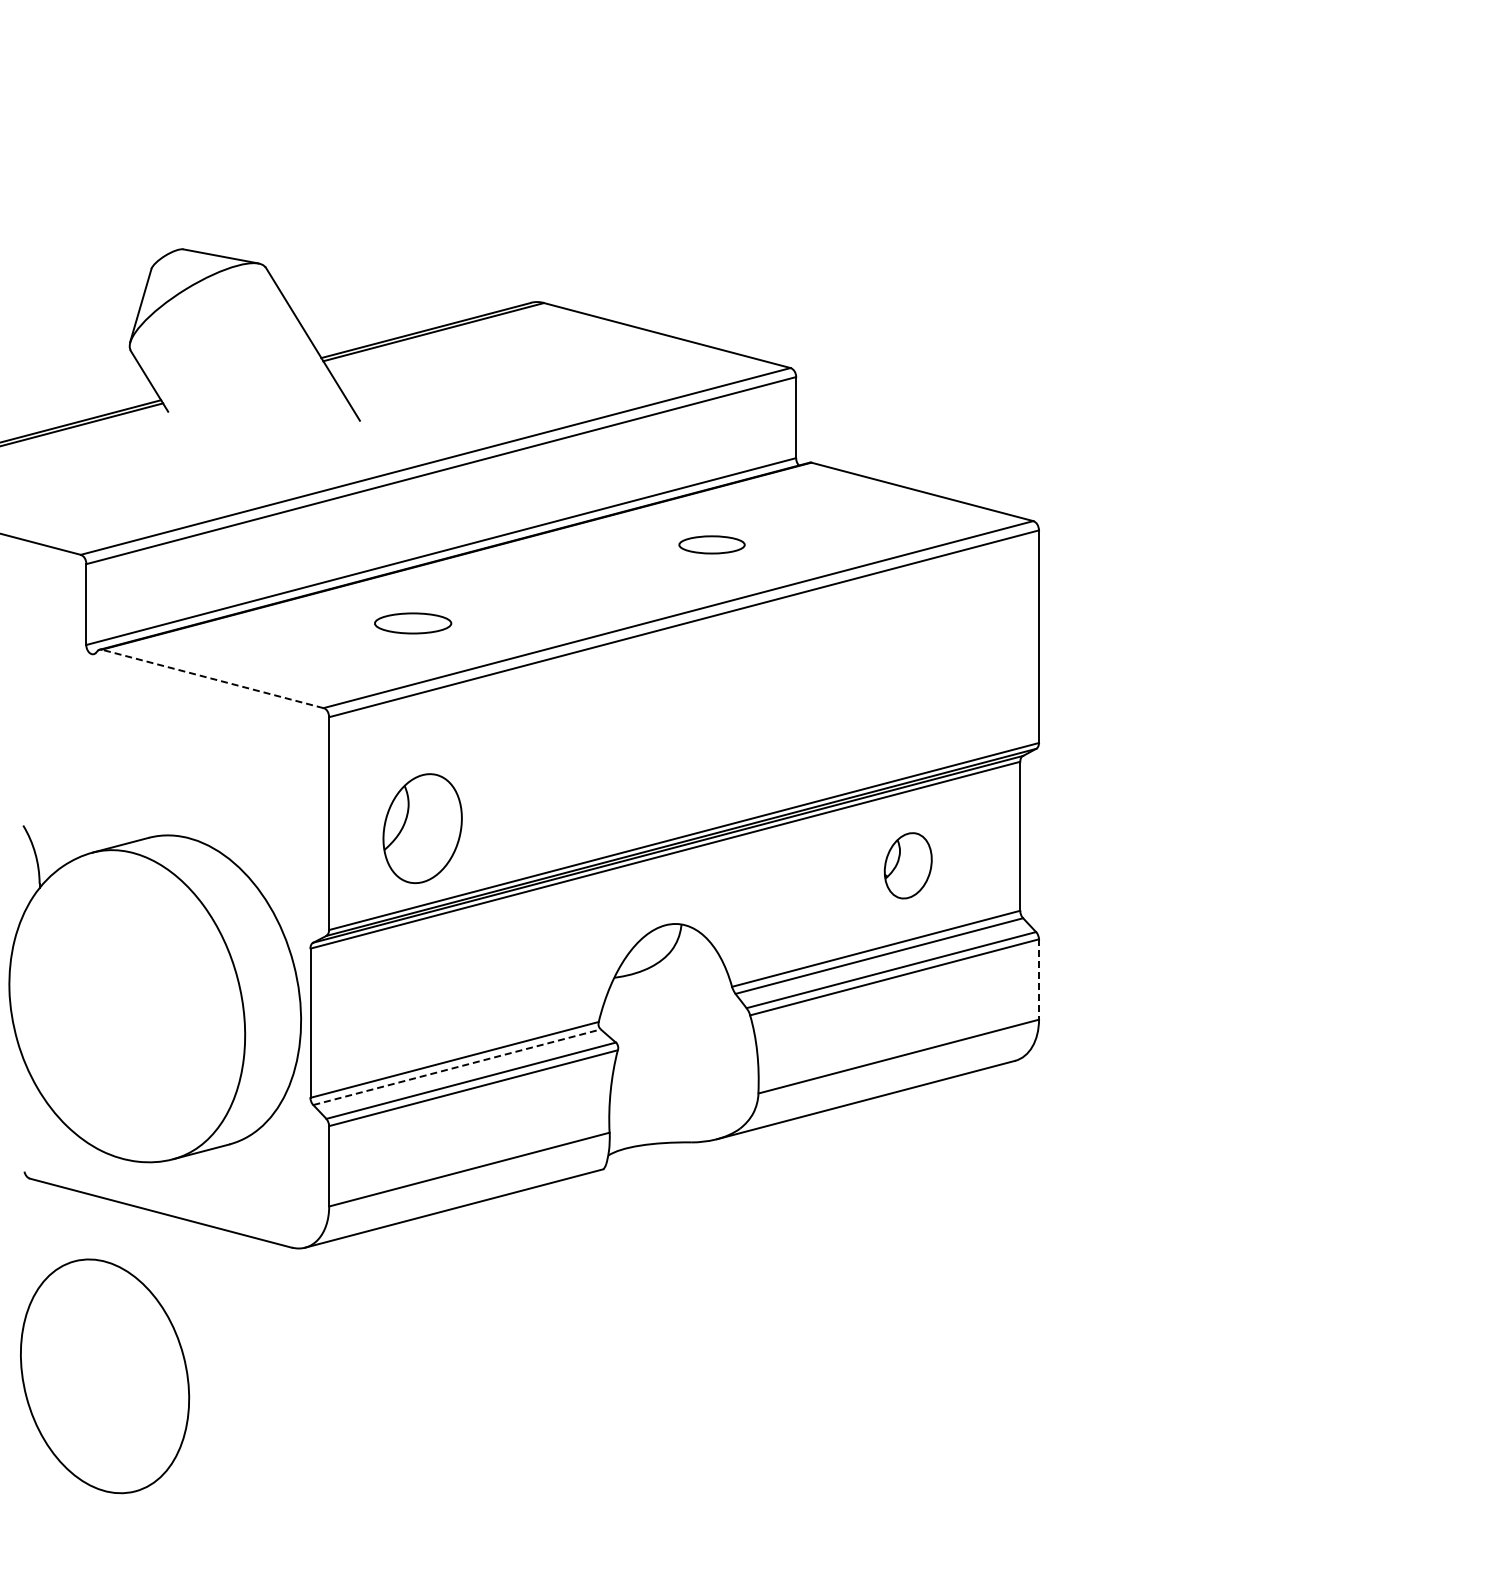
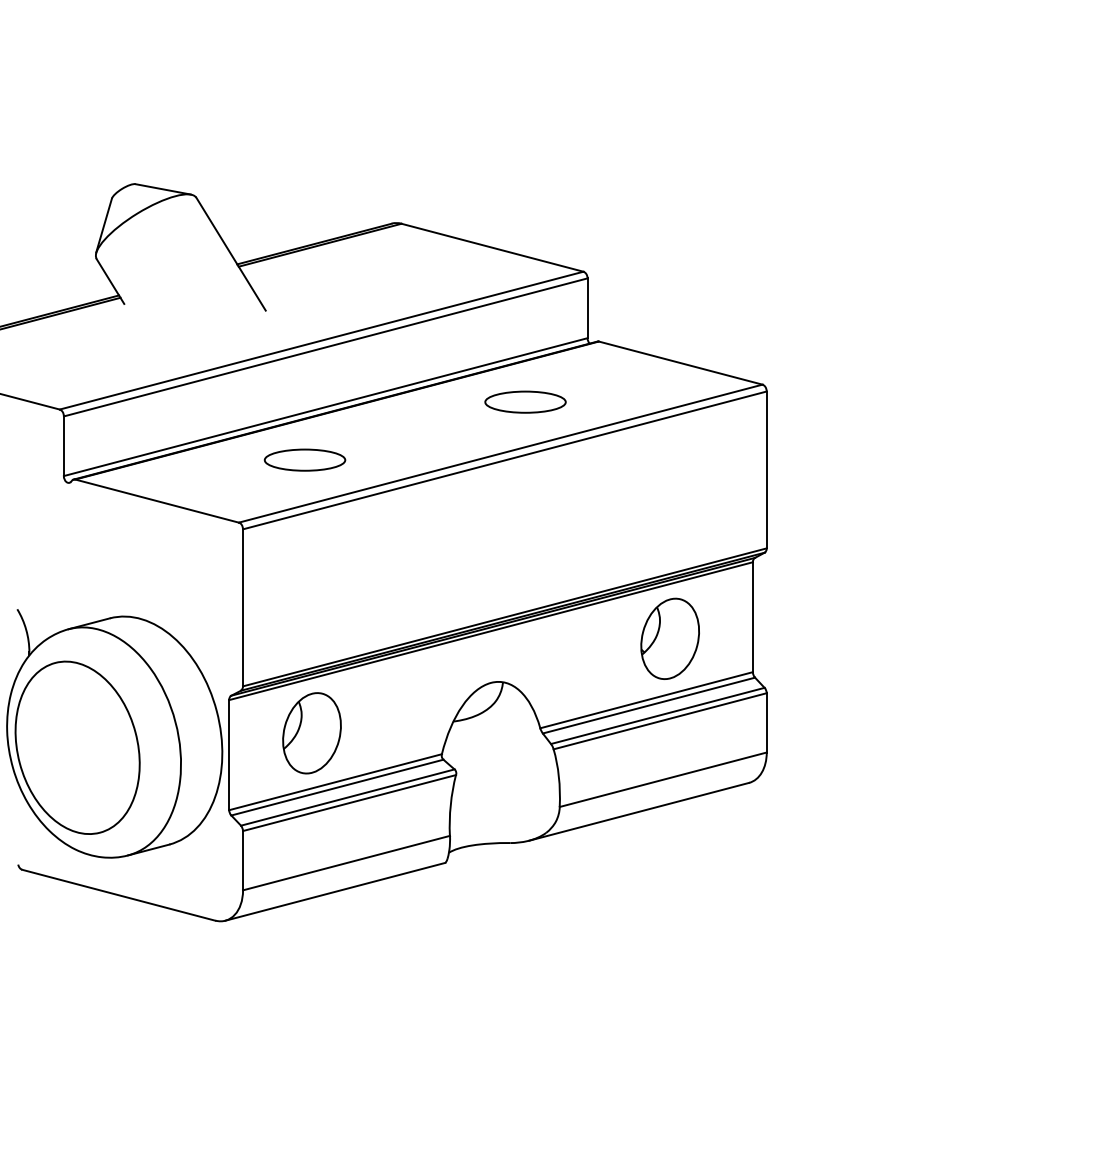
part: (711, 544) -> (525, 401), size x1.67
part: (412, 623) -> (304, 460), size x1.43
line: (212, 678) -> (156, 500), dashed -> solid
part: (422, 828) -> (311, 733), moved
part: (908, 865) -> (670, 638), size x1.67
line: (1039, 980) -> (767, 723), dashed -> solid
line: (457, 1067) -> (337, 787), dashed -> solid
part: (105, 1376) -> (78, 747), moved

